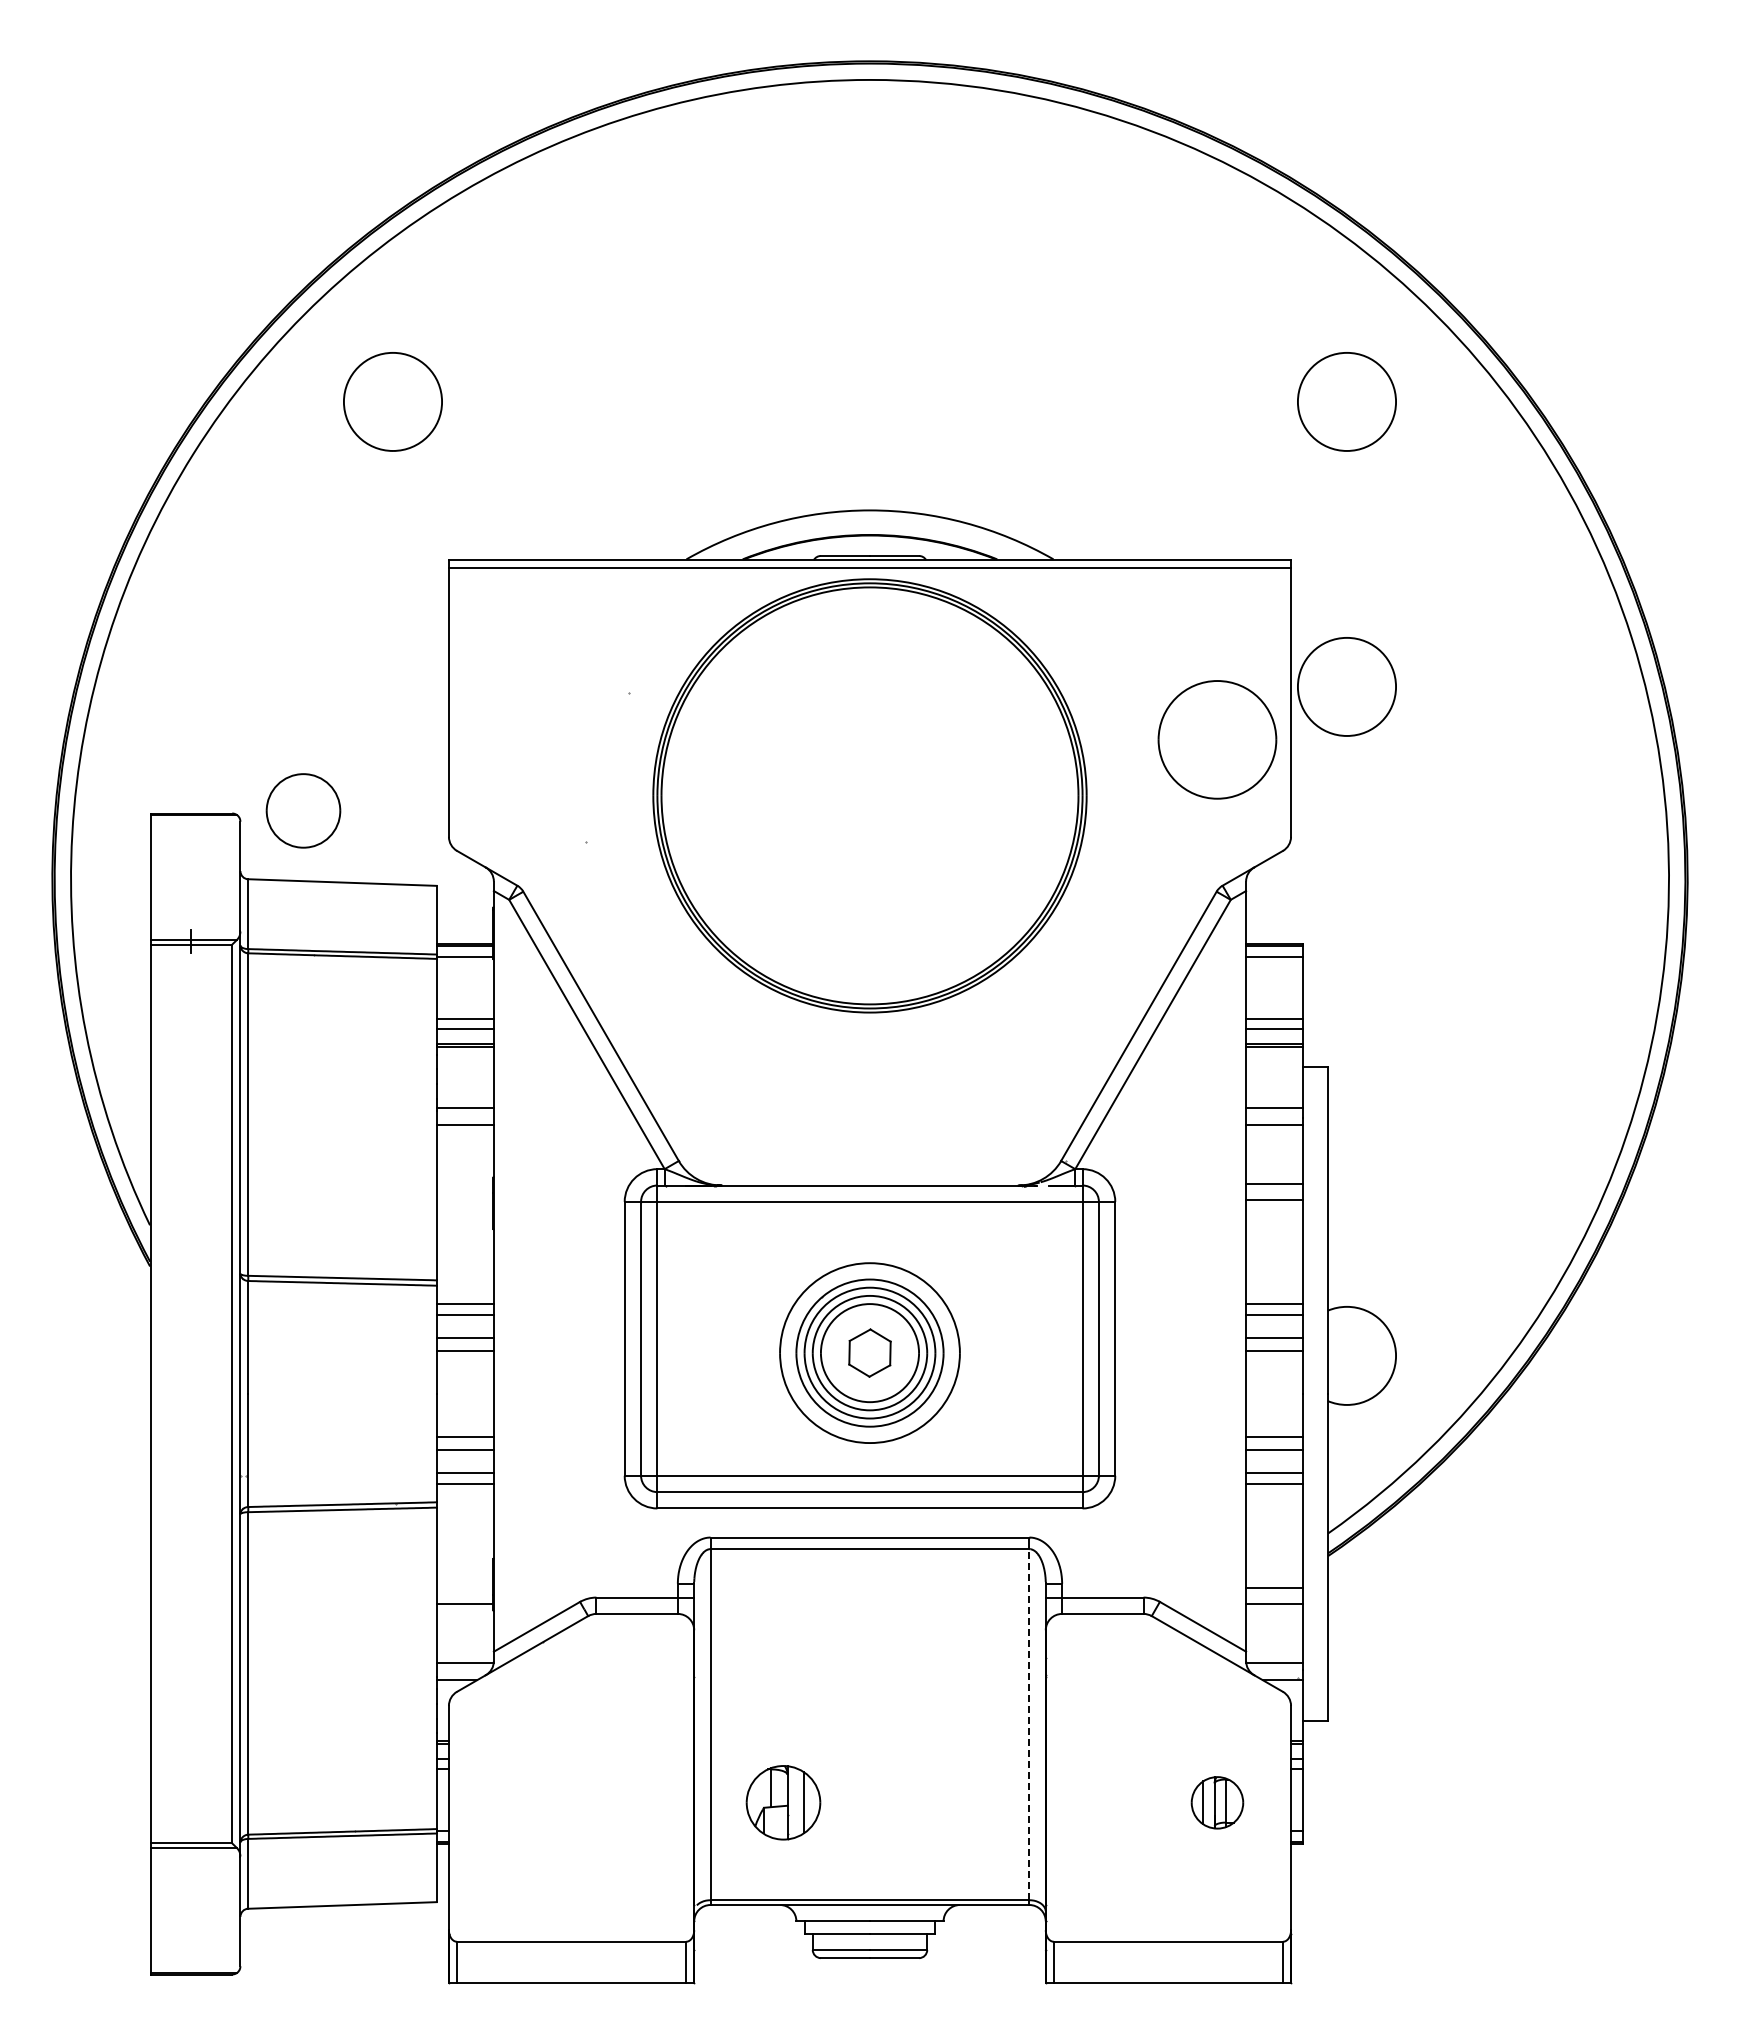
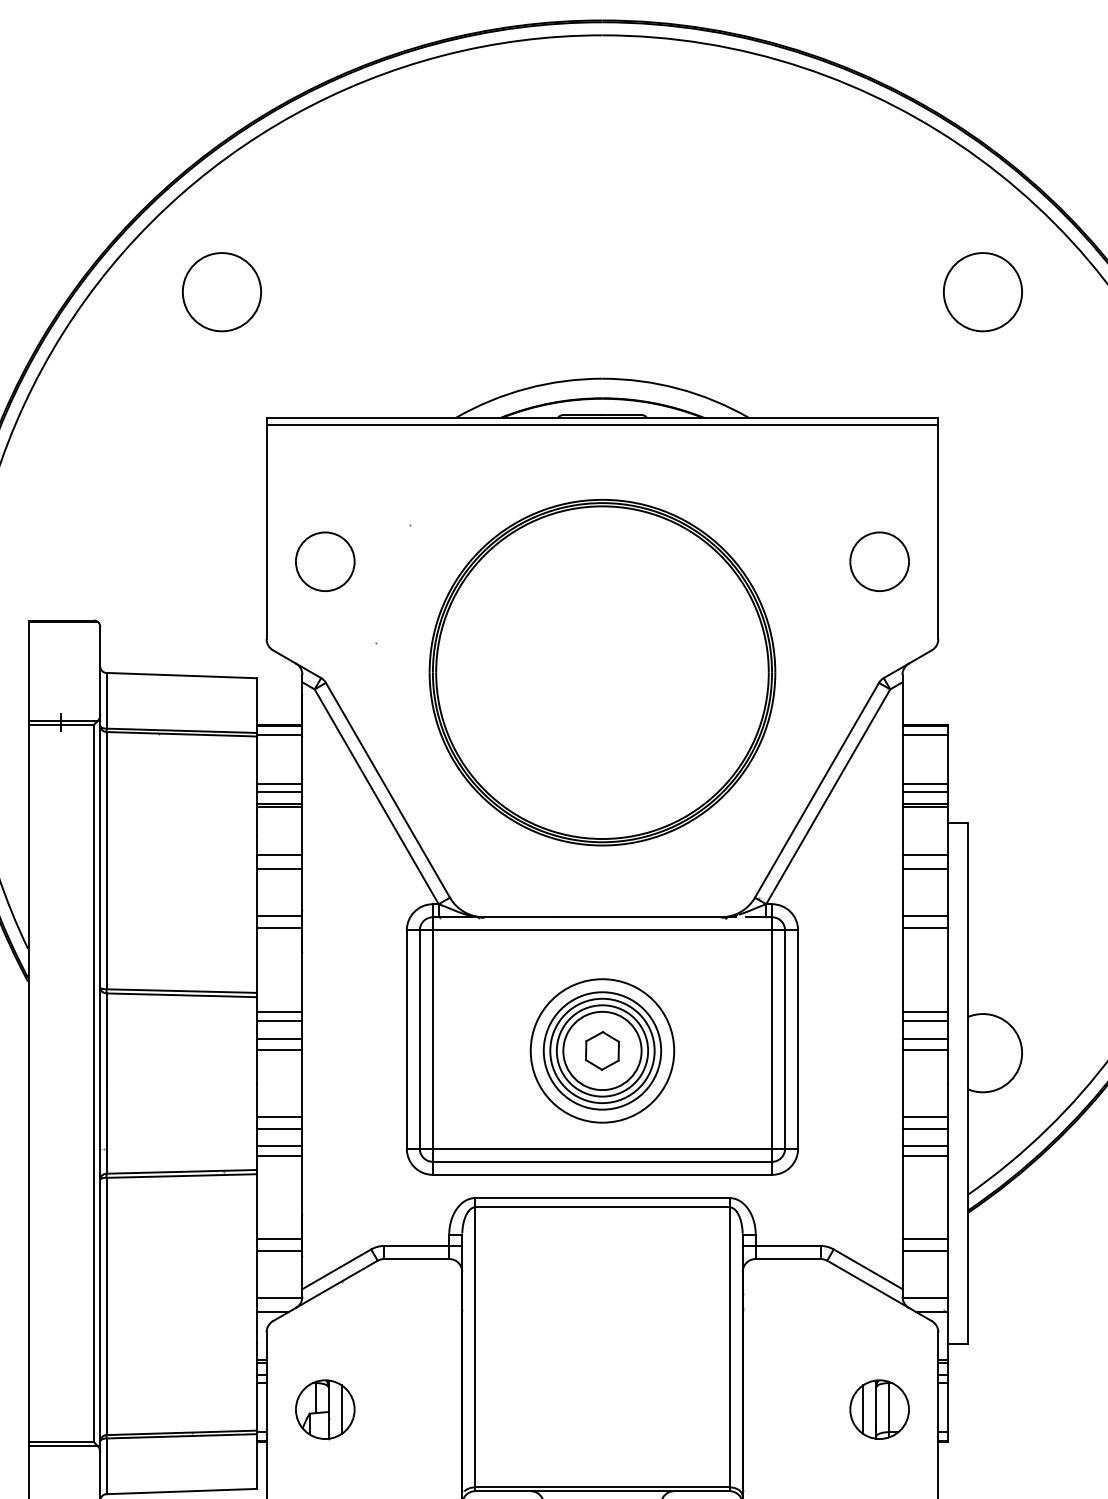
part: (1346, 686) -> (982, 519), removed
part: (1217, 739) -> (879, 561), size x0.62
part: (869, 795) -> (602, 672), moved
part: (303, 810) -> (325, 561), moved
line: (464, 1184) -> (279, 916), added
line: (464, 1199) -> (279, 928), added
line: (464, 1588) -> (279, 1238), added
line: (1029, 1724) -> (729, 1347), dashed -> solid
part: (783, 1802) -> (325, 1409), moved
part: (1217, 1802) -> (879, 1409), size x1.43

